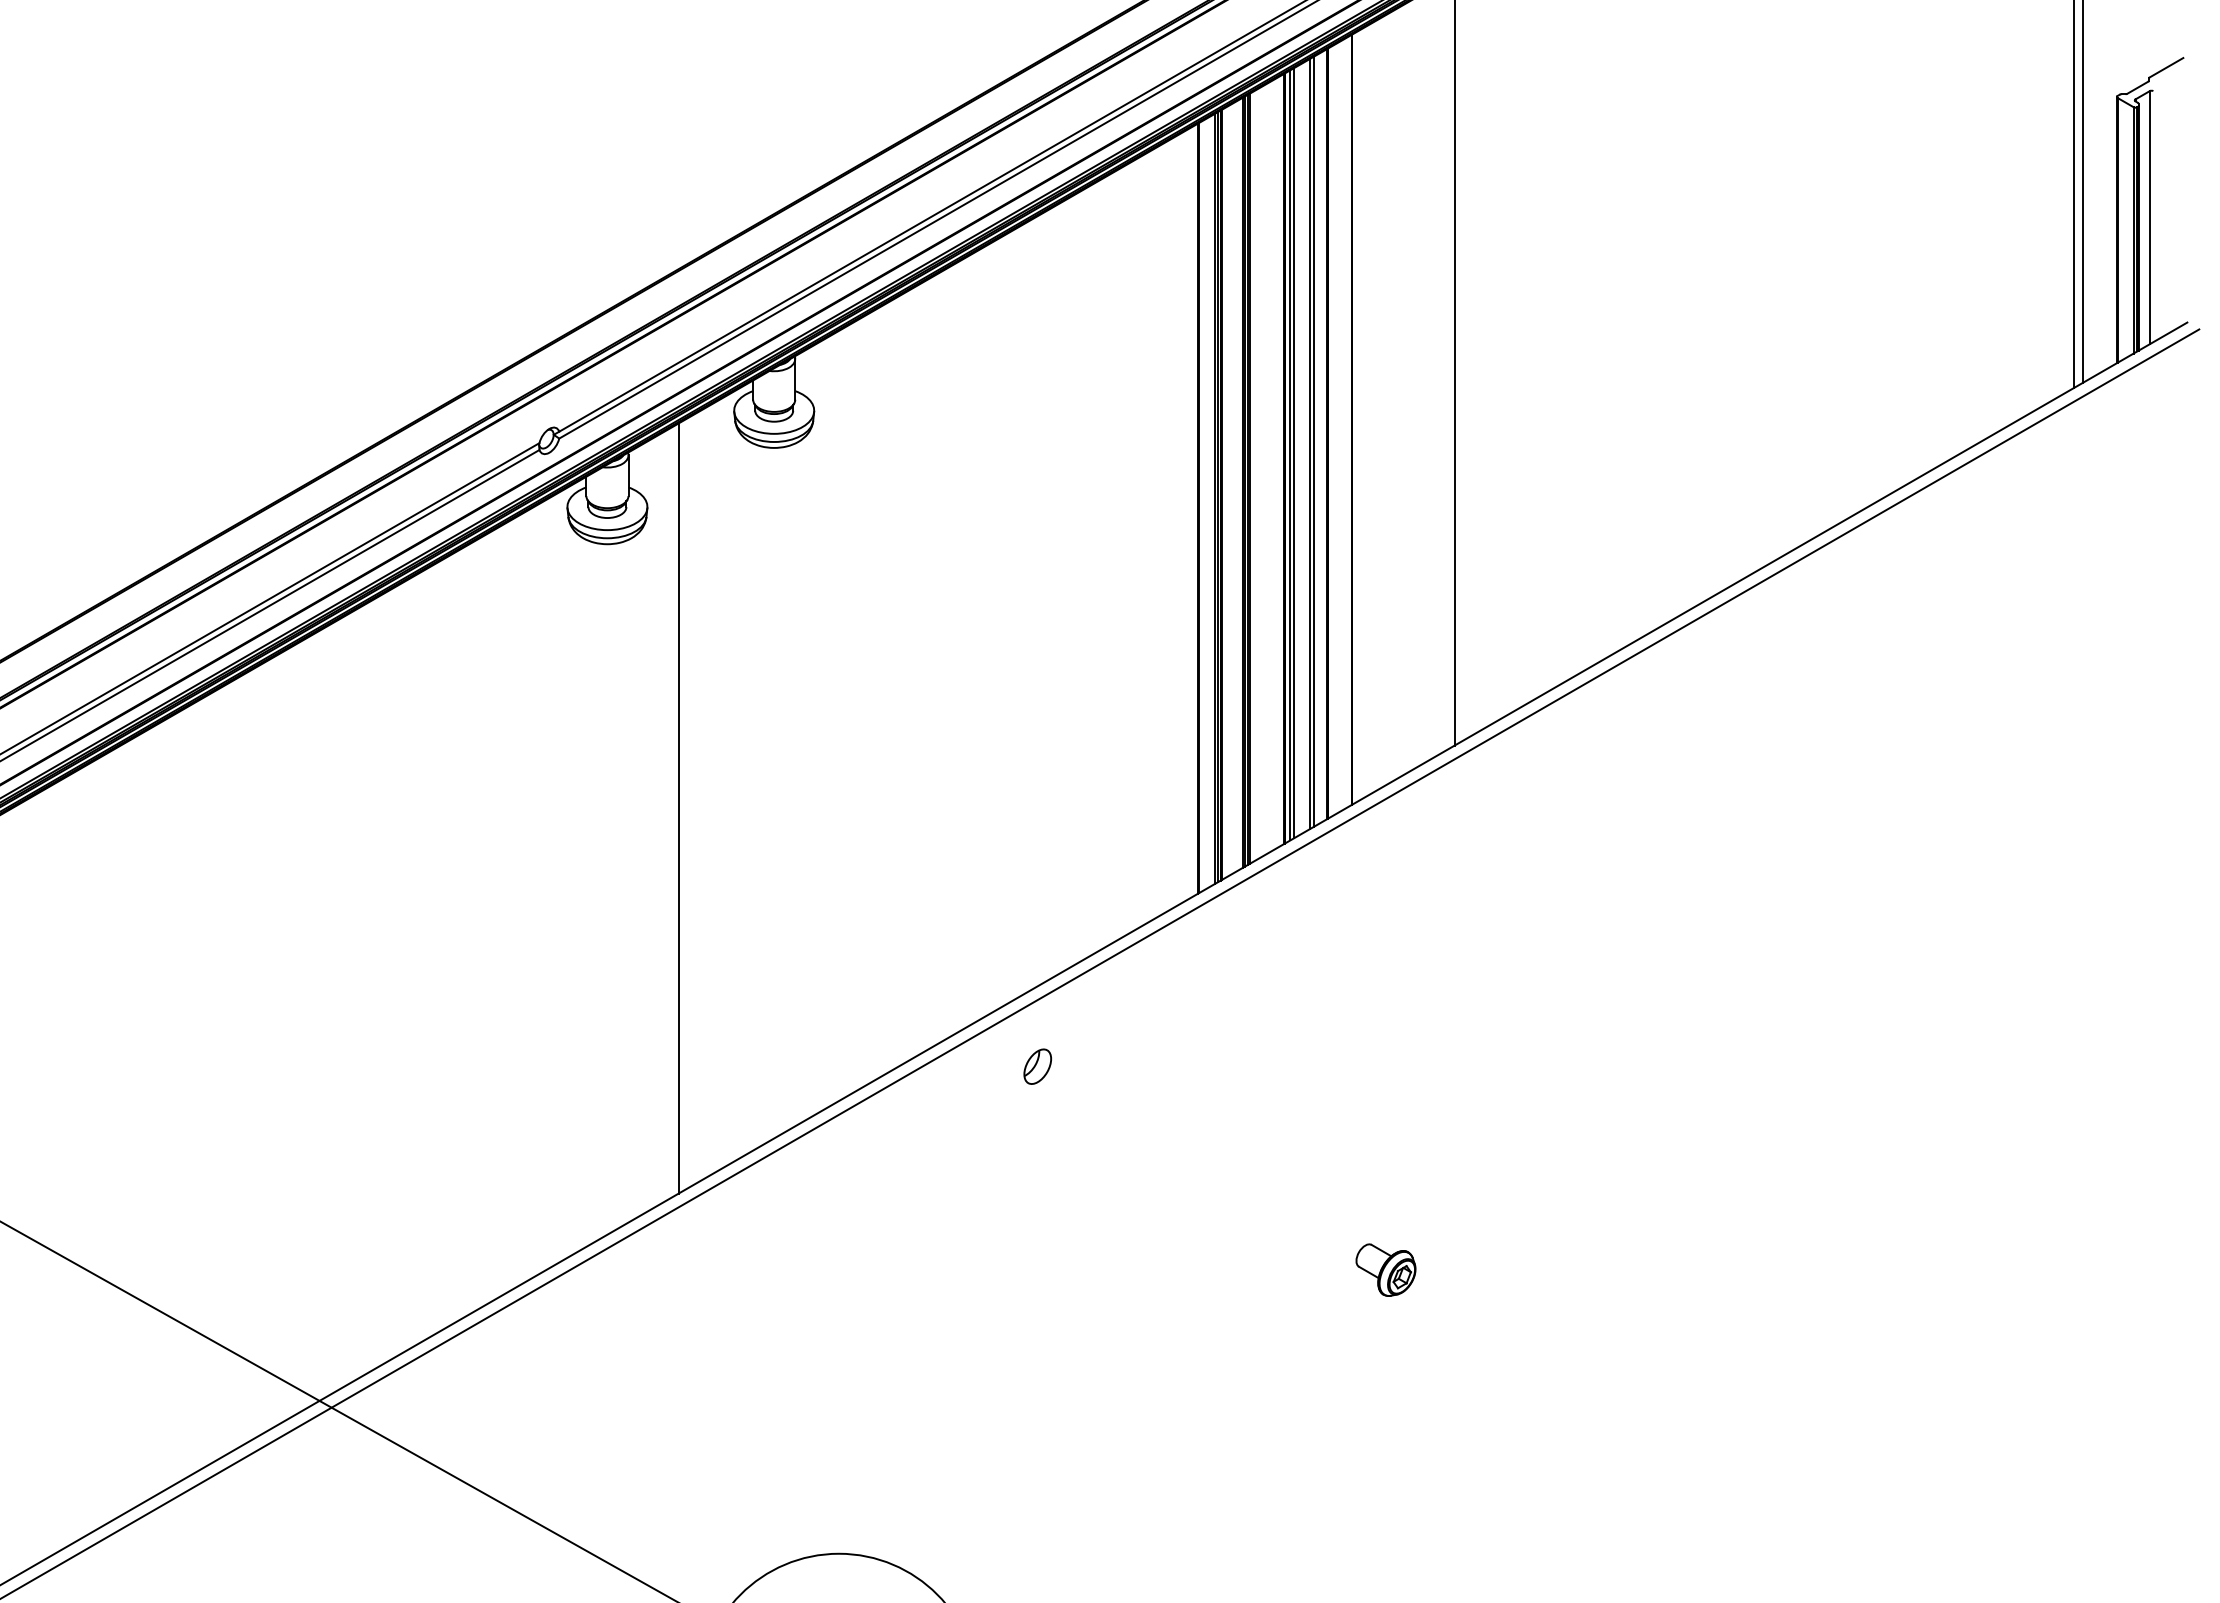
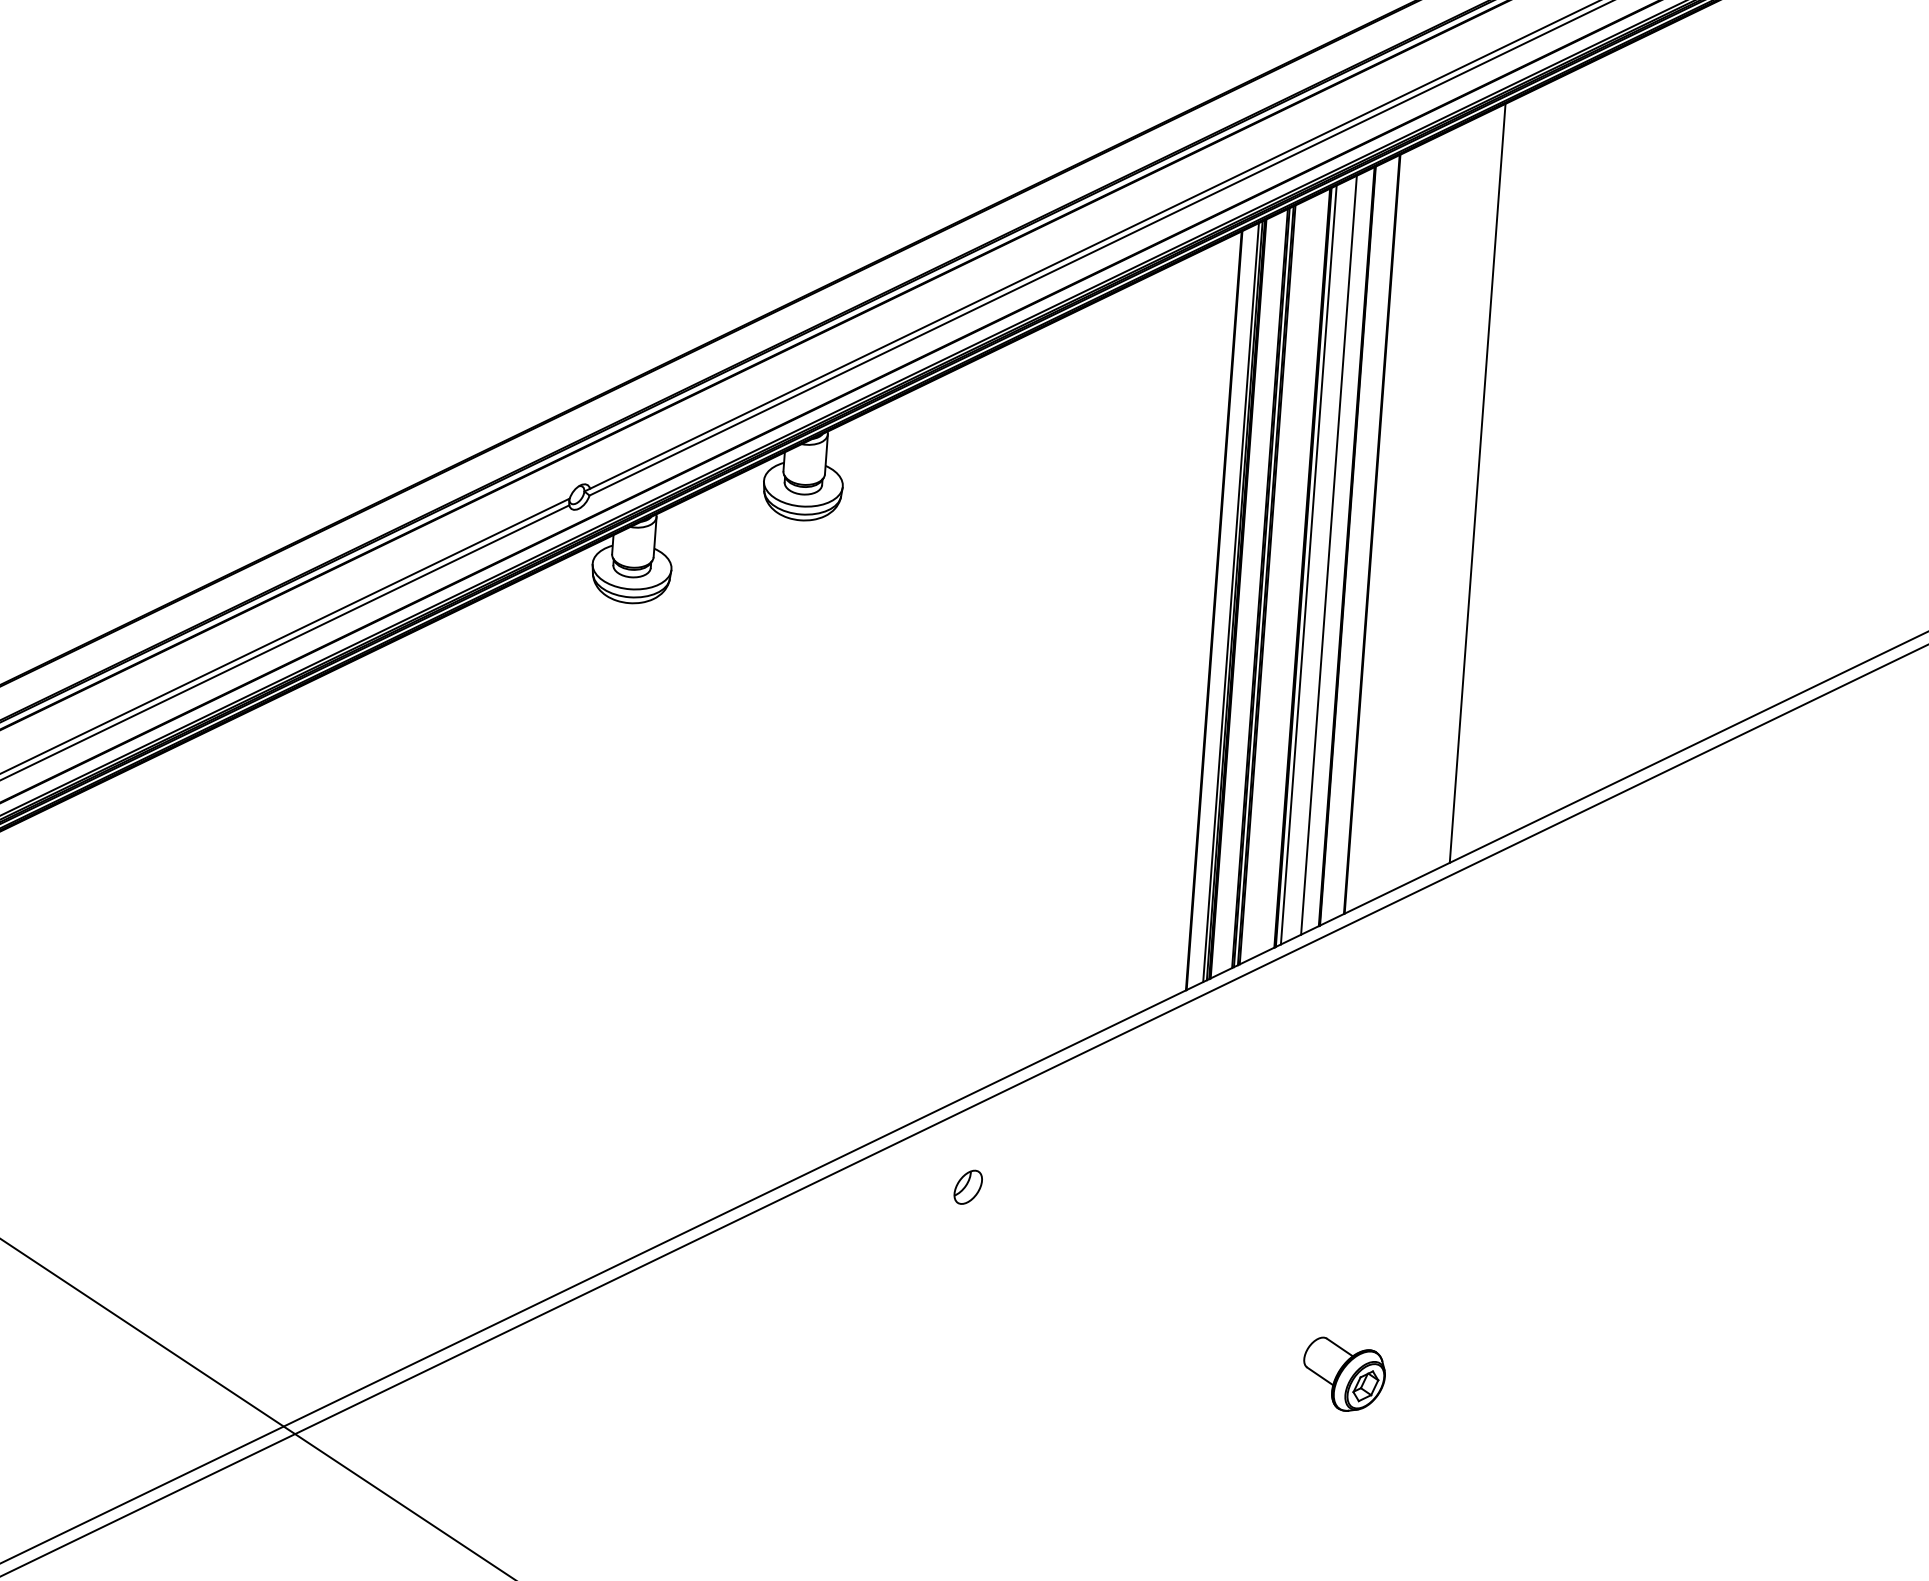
line: (1313, 441) -> (1332, 553), removed
line: (1293, 453) -> (1312, 563), removed
line: (678, 808) -> (680, 868), removed
part: (1037, 1066) -> (968, 1187), moved
part: (1385, 1269) -> (1343, 1374), size x1.4

